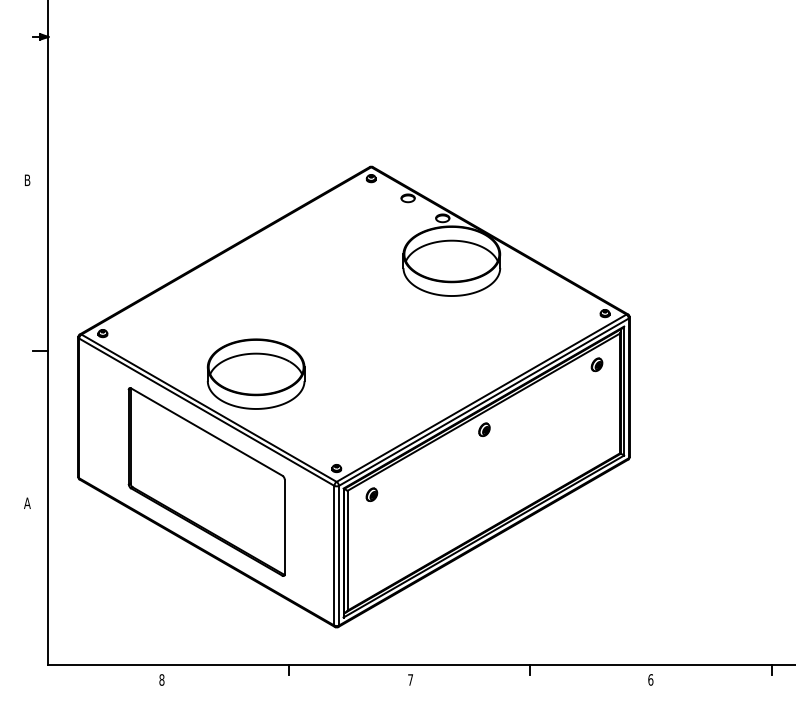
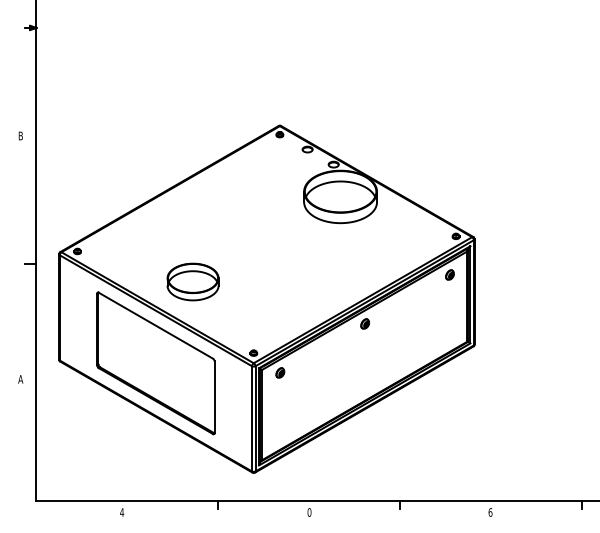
part: (255, 373) -> (192, 281), size x0.7
text: (161, 679) -> (121, 512), 8 -> 4
text: (410, 679) -> (309, 512), 7 -> 0

